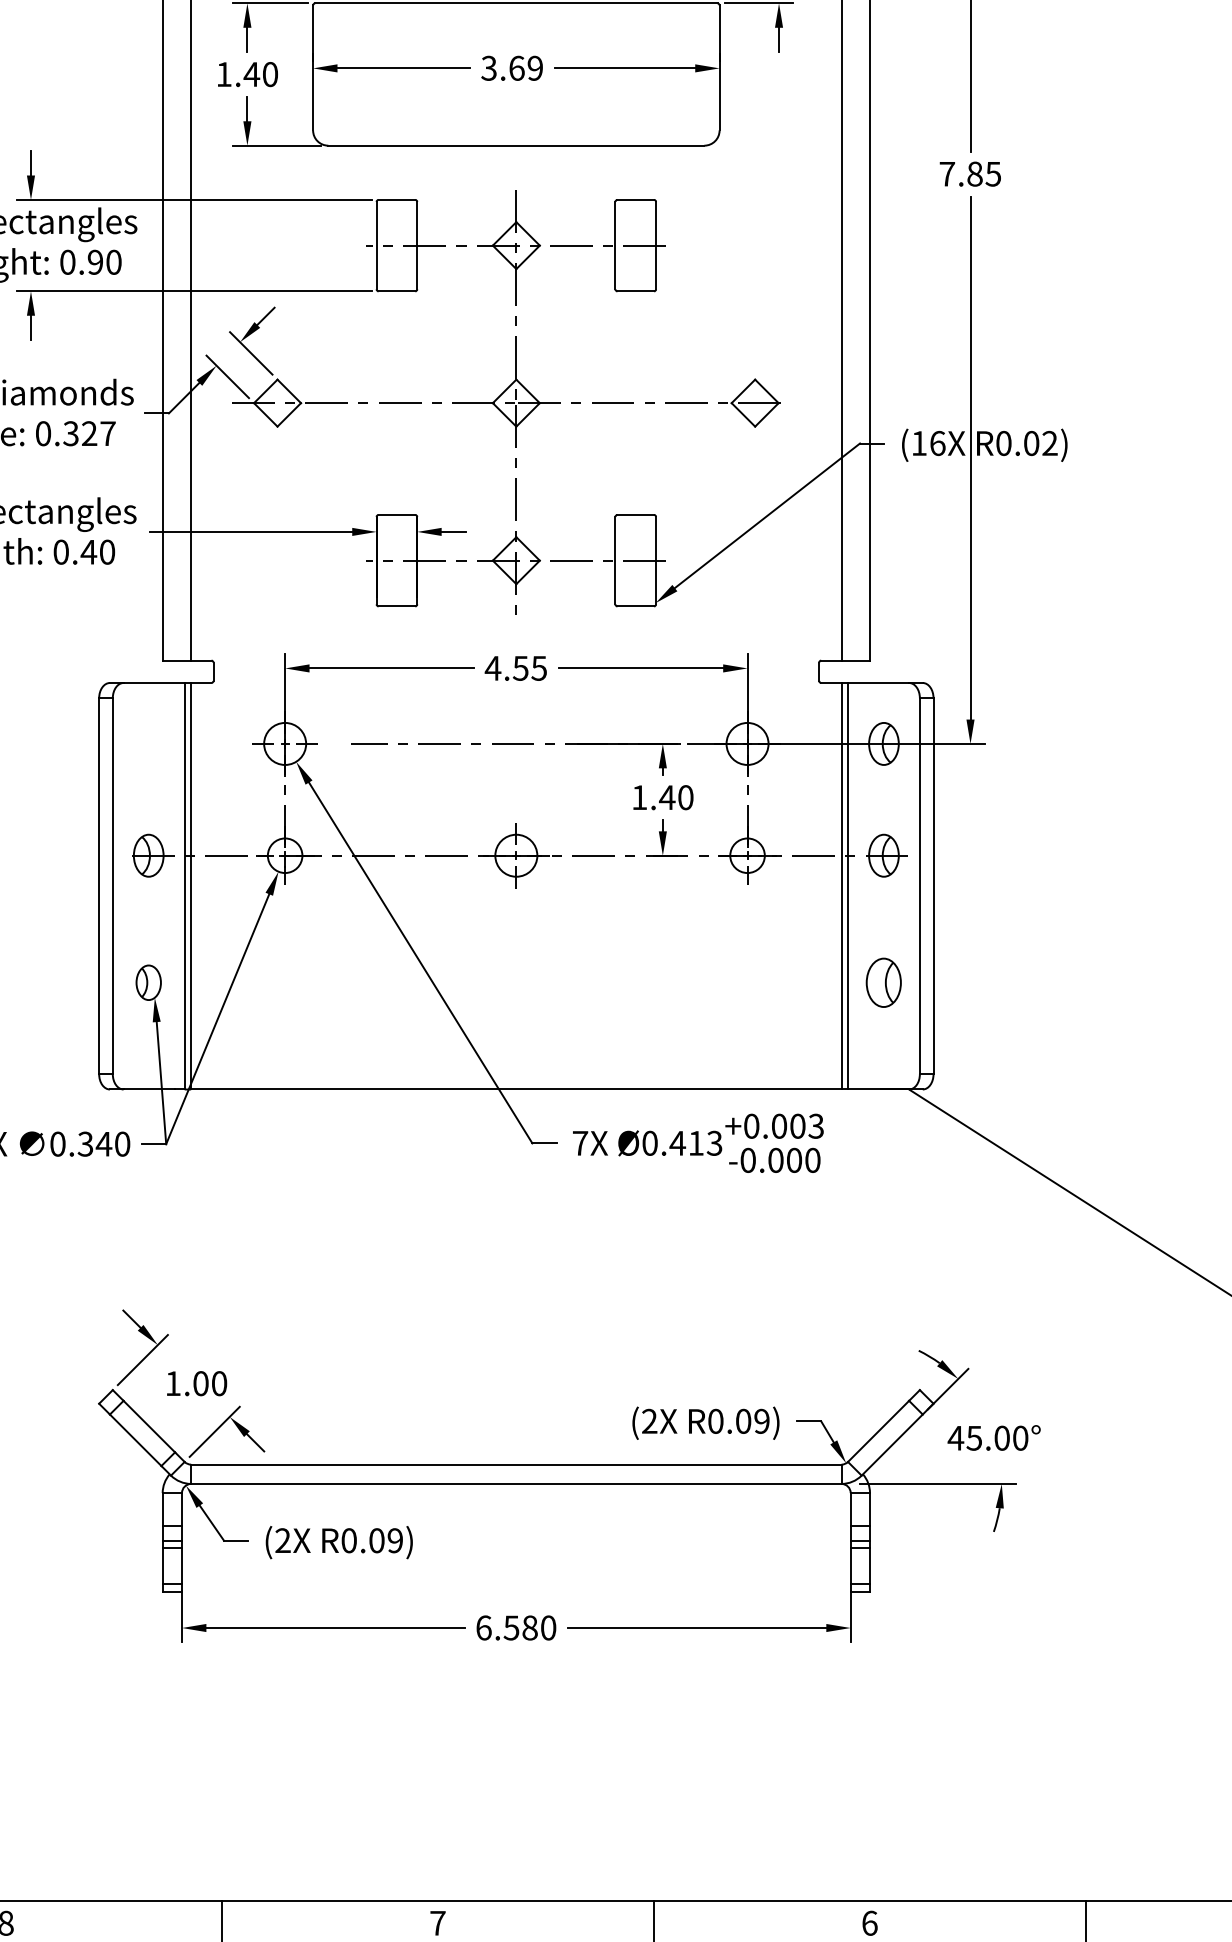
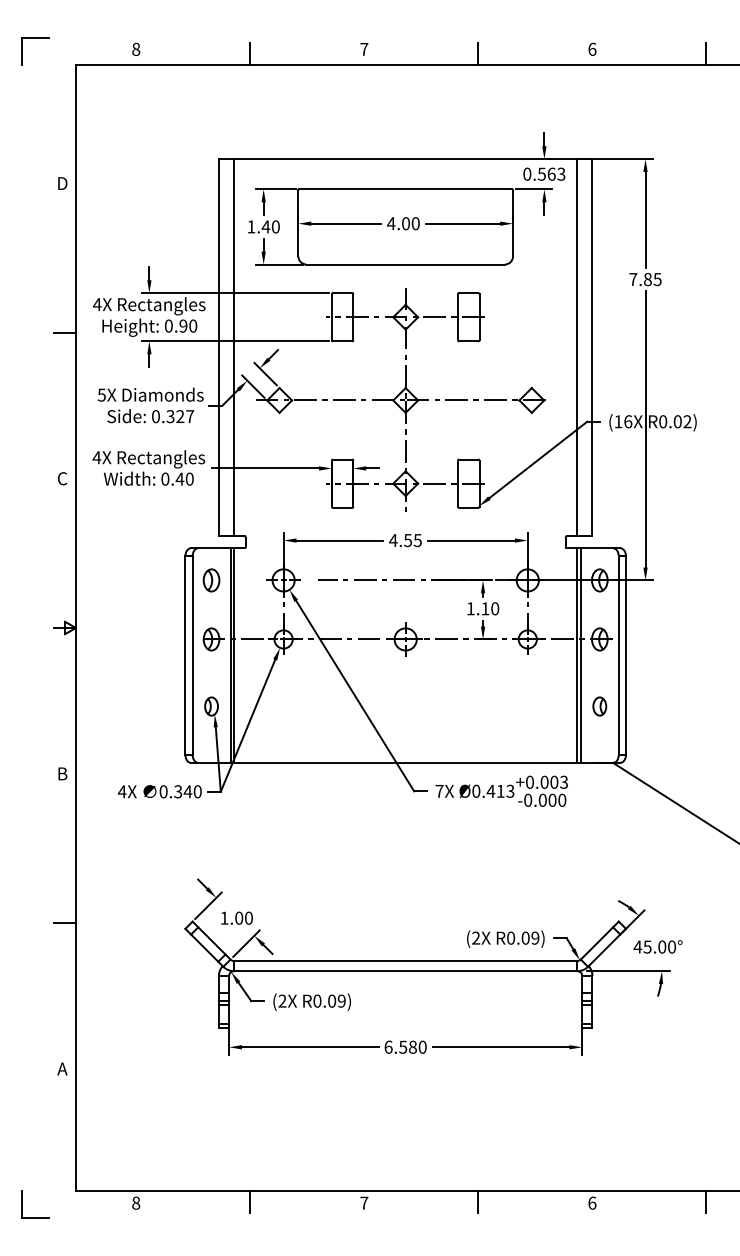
text: (512, 68) -> (403, 223), 3.69 -> 4.00
part: (148, 744) -> (211, 580), added
text: (667, 797) -> (485, 608), 1.40 -> 1.10
part: (883, 982) -> (599, 706), size x0.71

